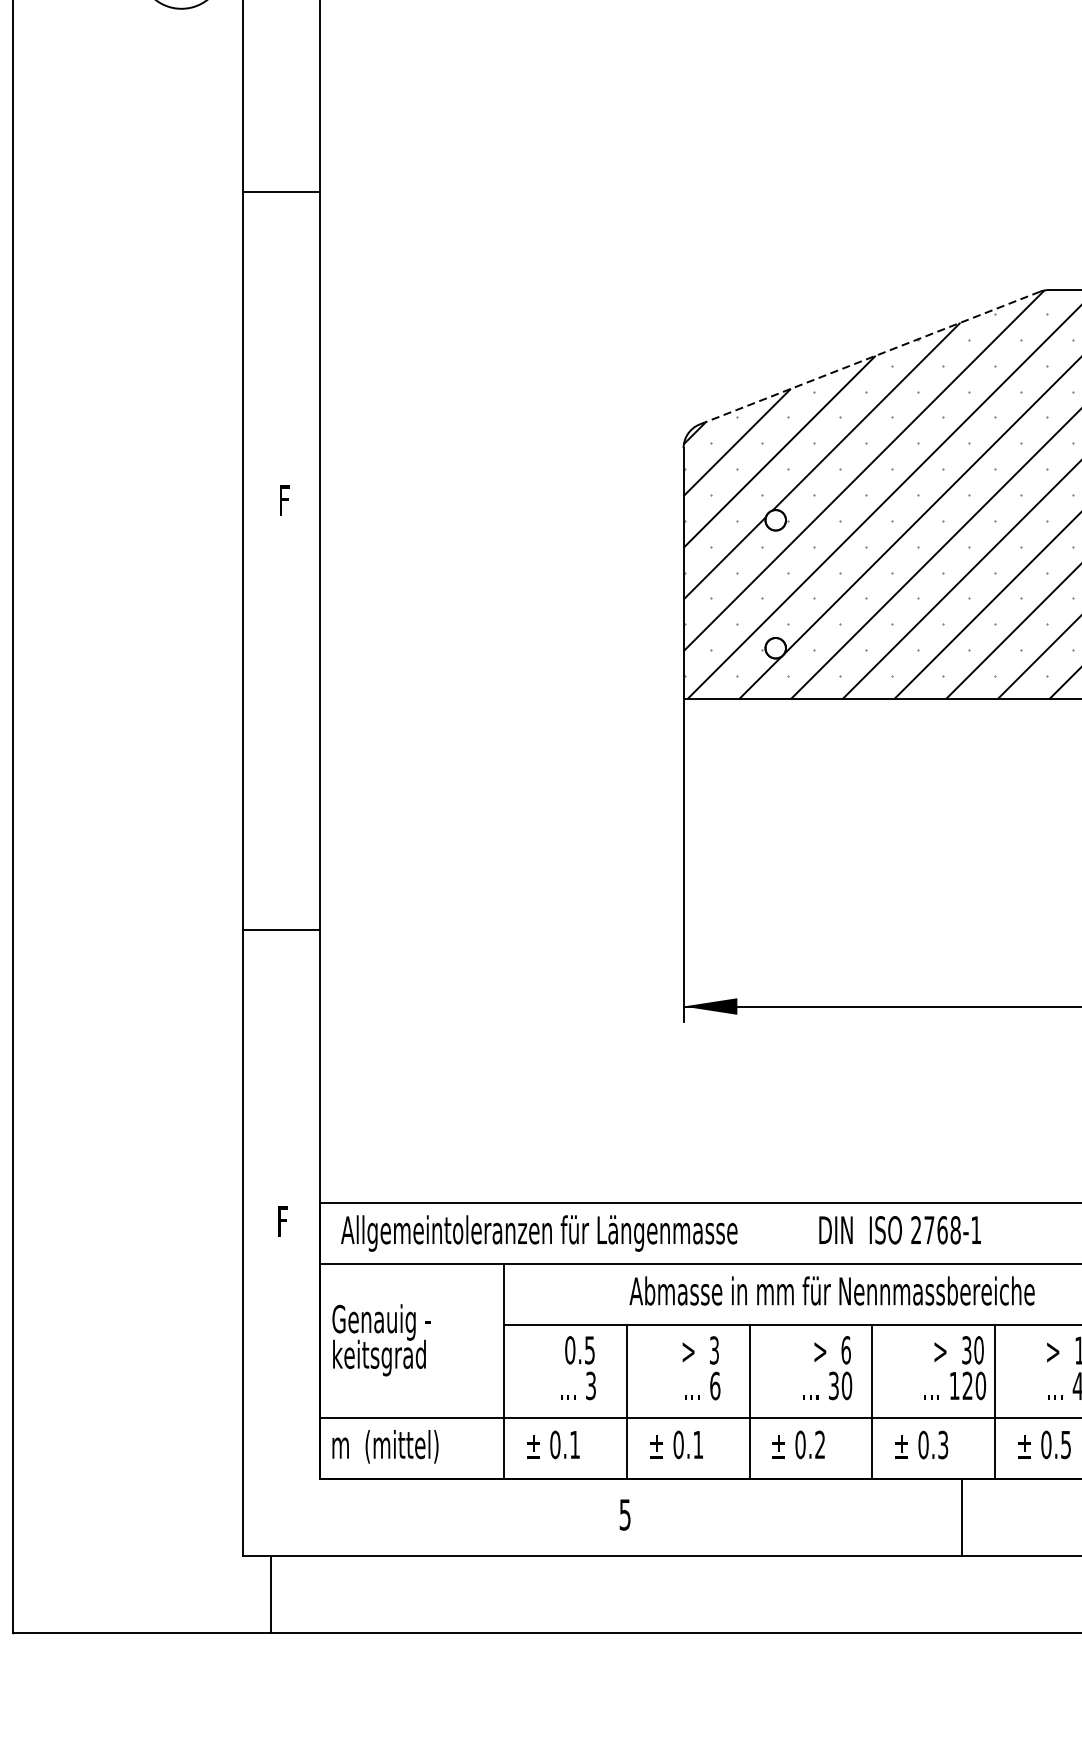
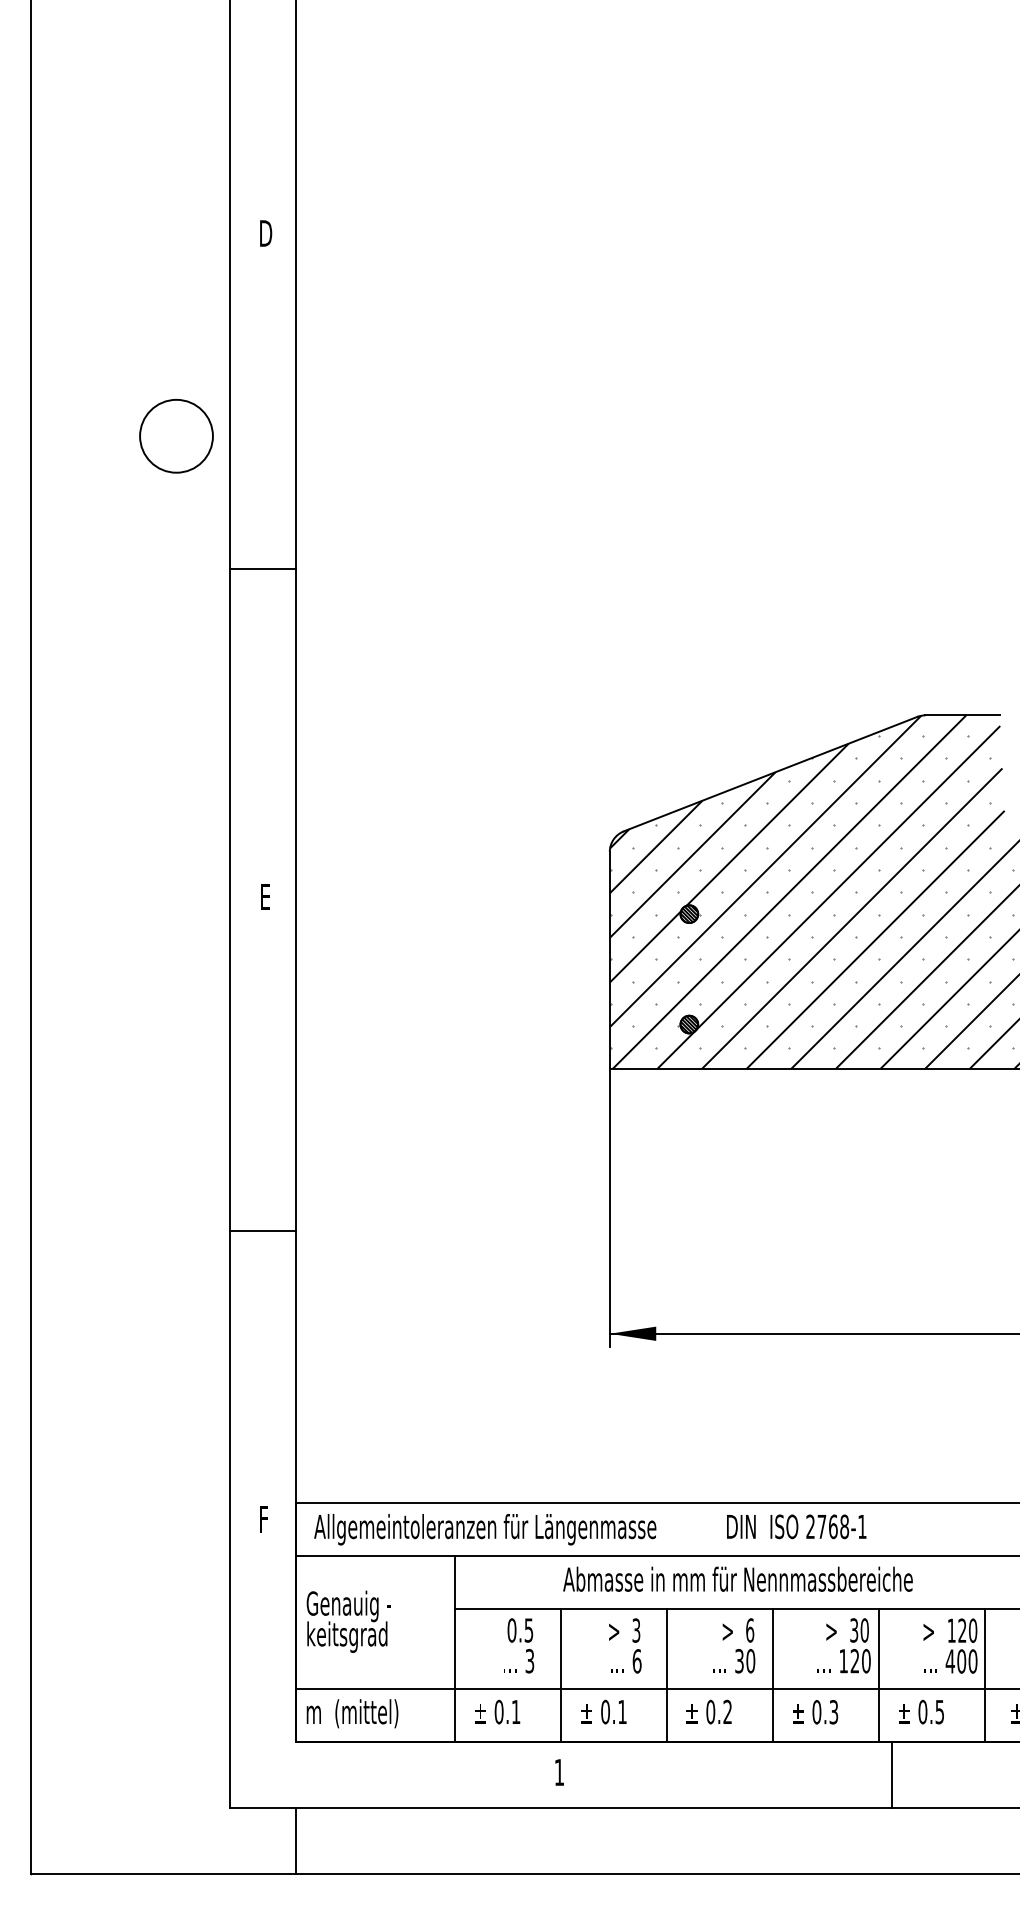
line: (281, 191) -> (262, 568), moved
line: (869, 358) -> (770, 774), dashed -> solid
text: (285, 506) -> (266, 902), F -> E
hatch: (775, 519) -> (689, 913), added
hatch: (775, 648) -> (689, 1024), added
line: (281, 929) -> (262, 1231), moved
text: (624, 1514) -> (558, 1772), 5 -> 1
line: (962, 1517) -> (892, 1774), moved
line: (270, 1593) -> (295, 1840), moved

